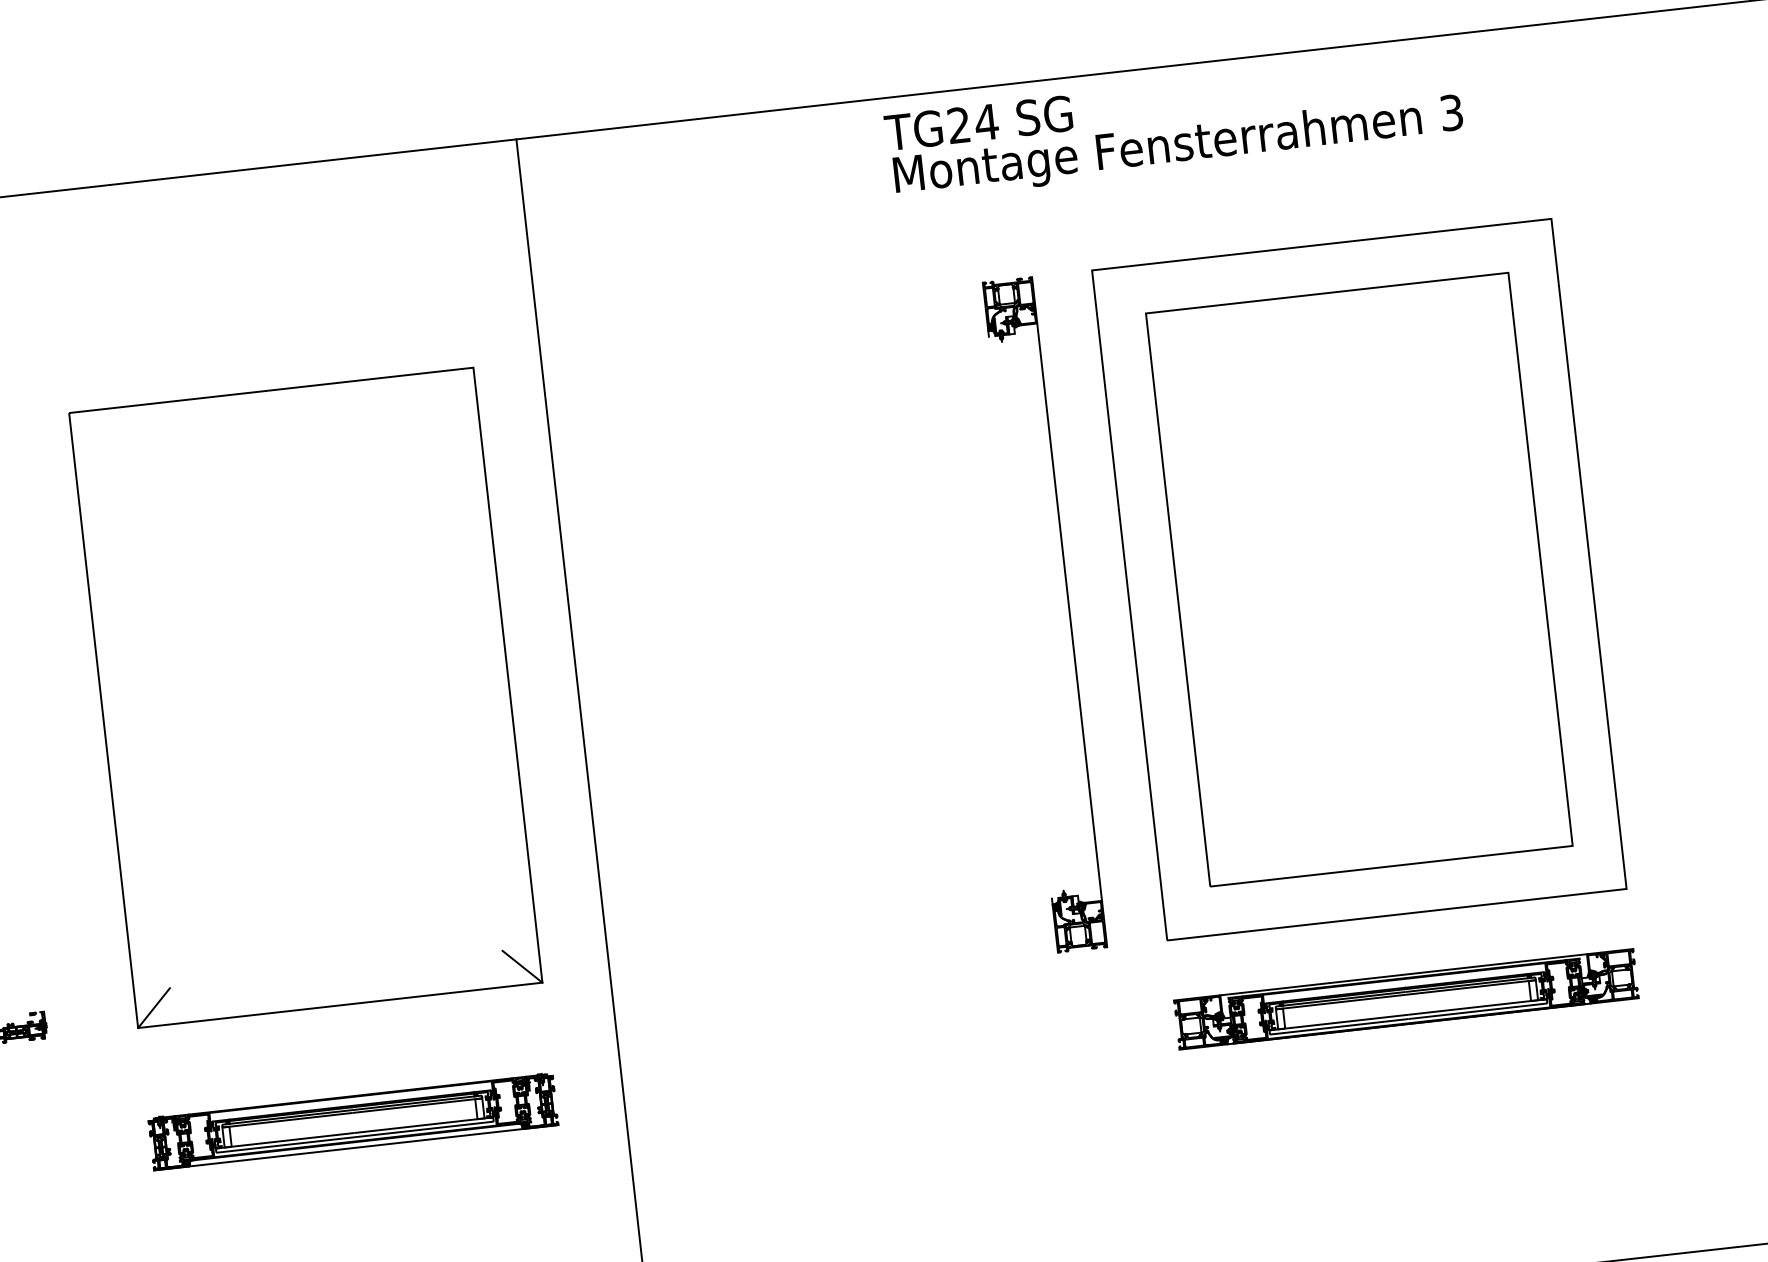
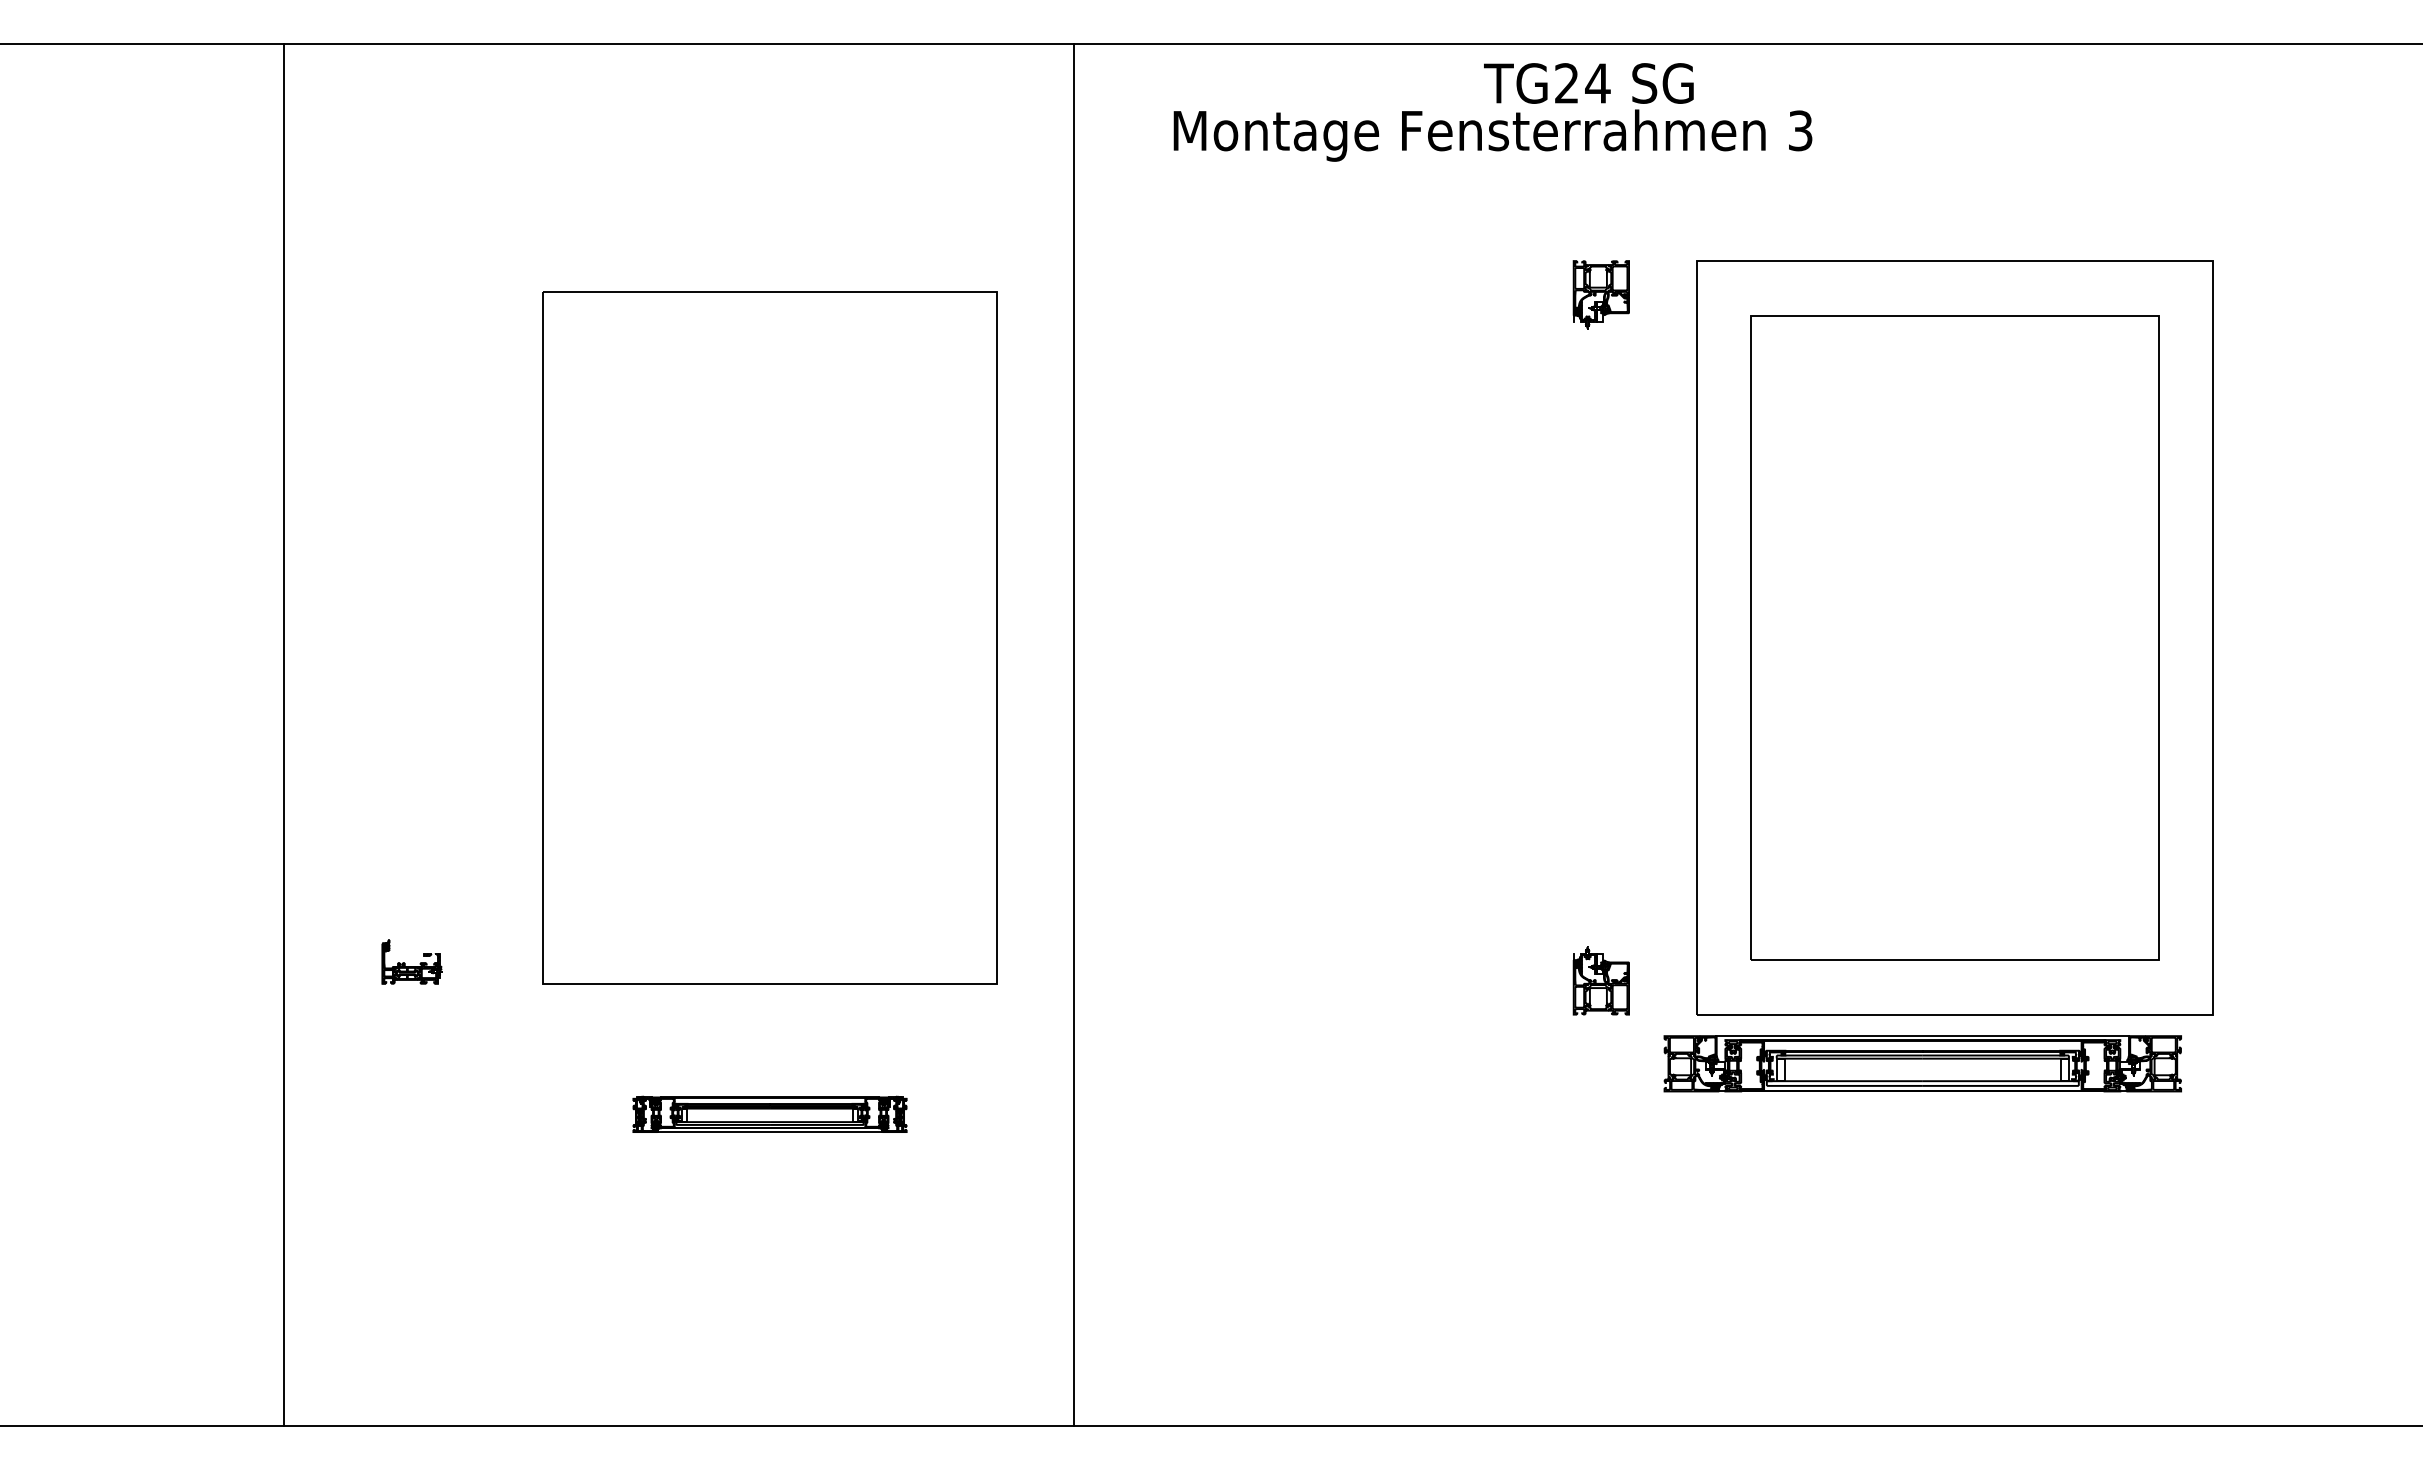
text: (1178, 147) -> (1492, 135), moved
line: (1070, 611) -> (1629, 637), removed
line: (522, 966) -> (977, 963), removed
part: (1406, 999) -> (1922, 1063), moved
line: (153, 1008) -> (562, 963), removed
part: (352, 1121) -> (769, 1114), size x0.6

